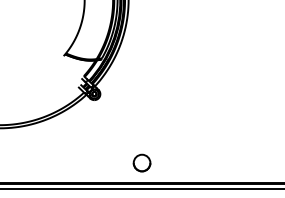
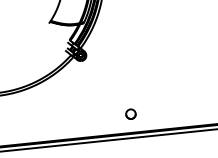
circle: (141, 162) -> (130, 113), size x0.62

